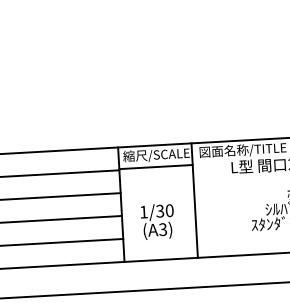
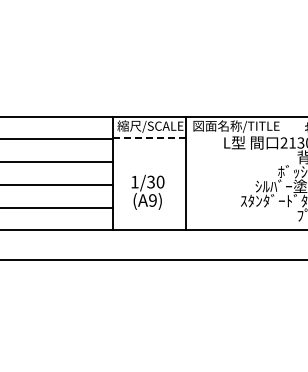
line: (156, 167) -> (149, 138), solid -> dashed
text: (162, 229) -> (152, 200), (A3) -> (A9)

